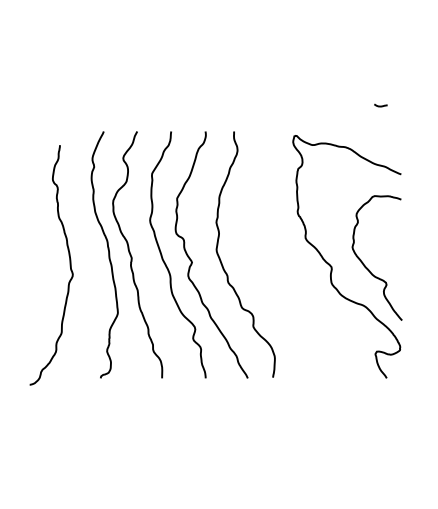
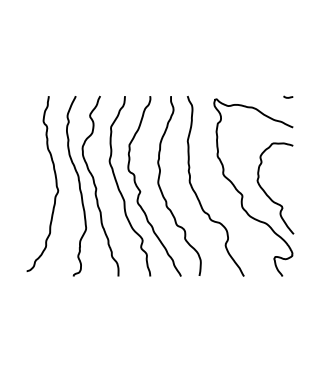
curve: (382, 104) -> (289, 96), moved
curve: (69, 264) -> (55, 183), moved
curve: (270, 267) -> (197, 195), added

